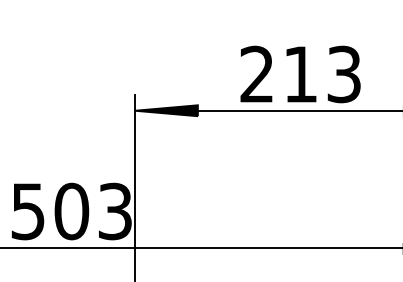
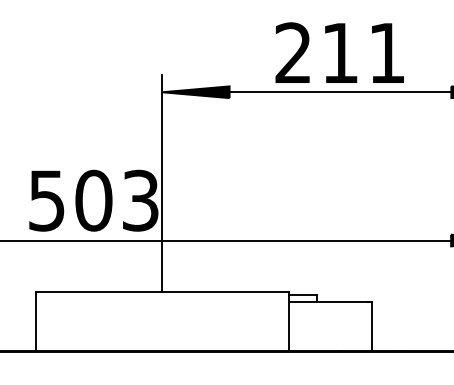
text: (343, 74) -> (386, 53), 213 -> 211

